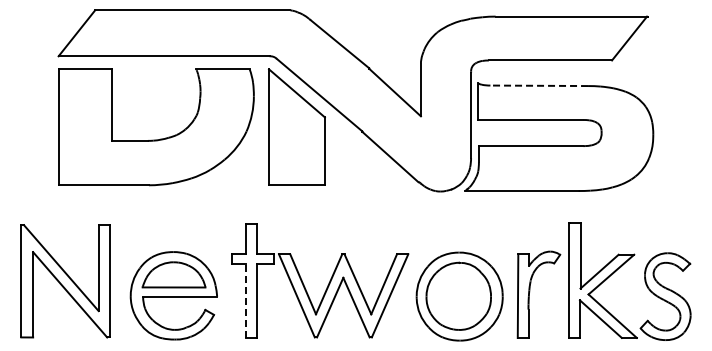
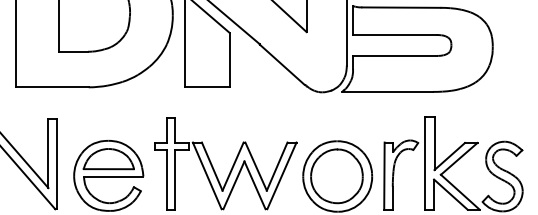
line: (539, 85) -> (401, 7), dashed -> solid
line: (246, 300) -> (166, 179), dashed -> solid

